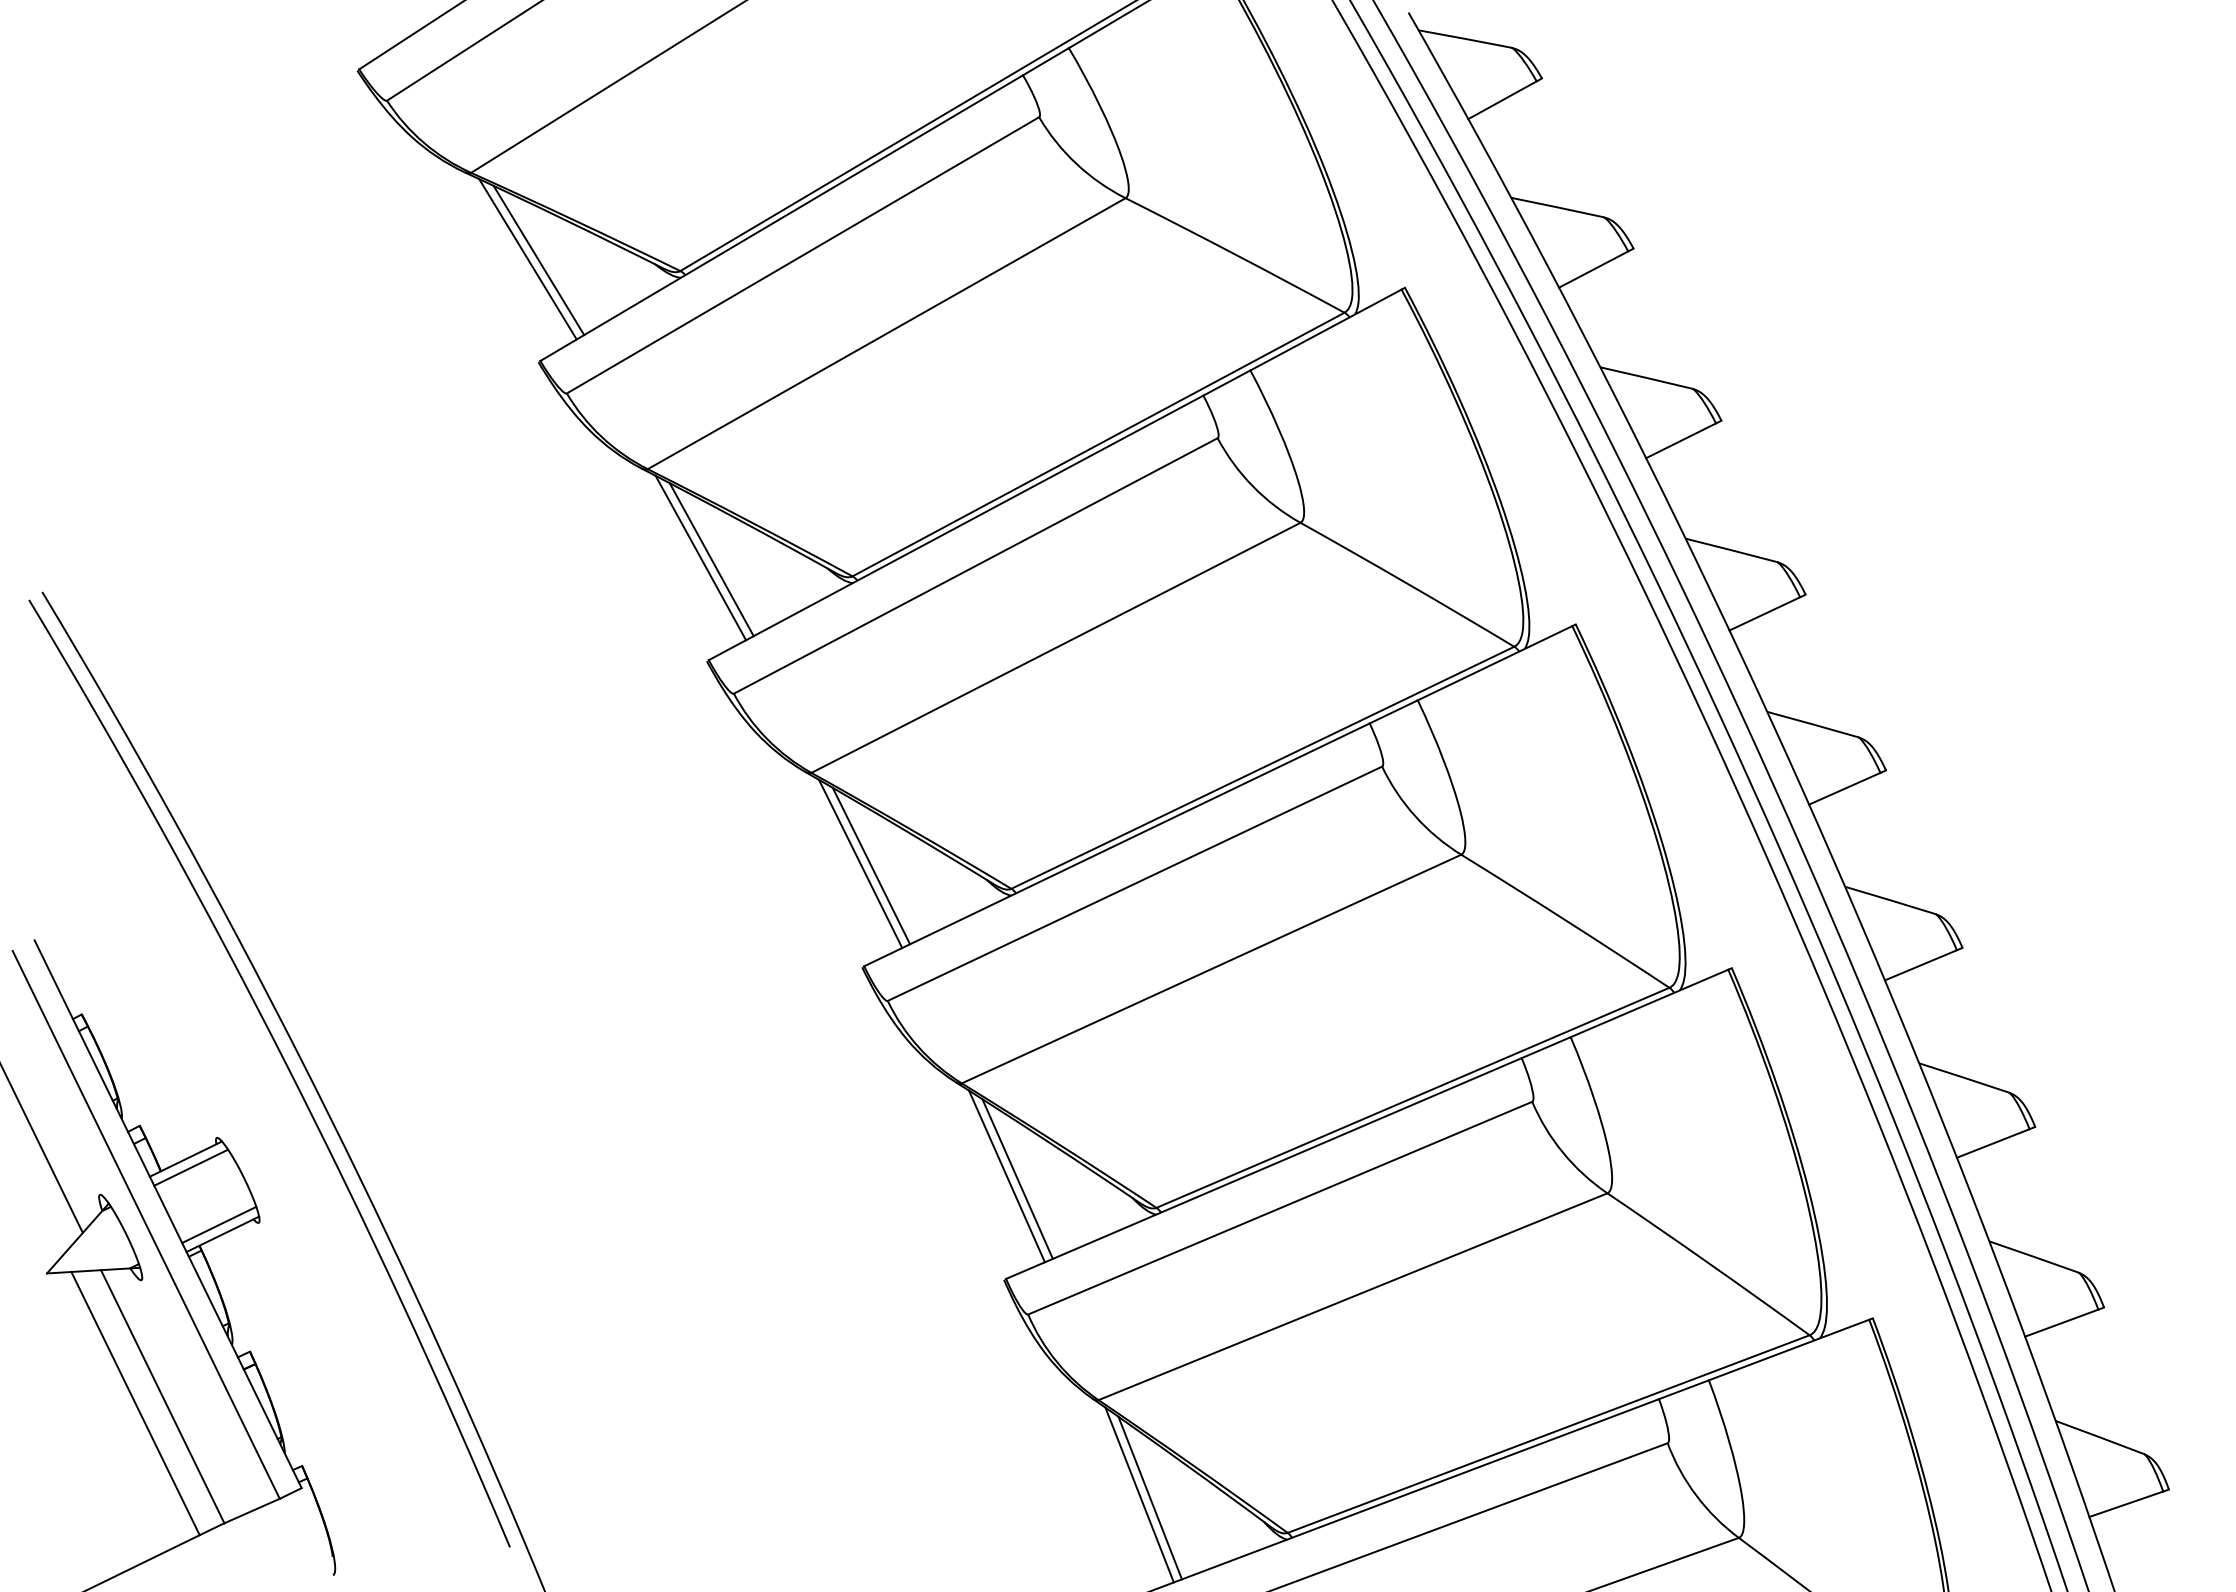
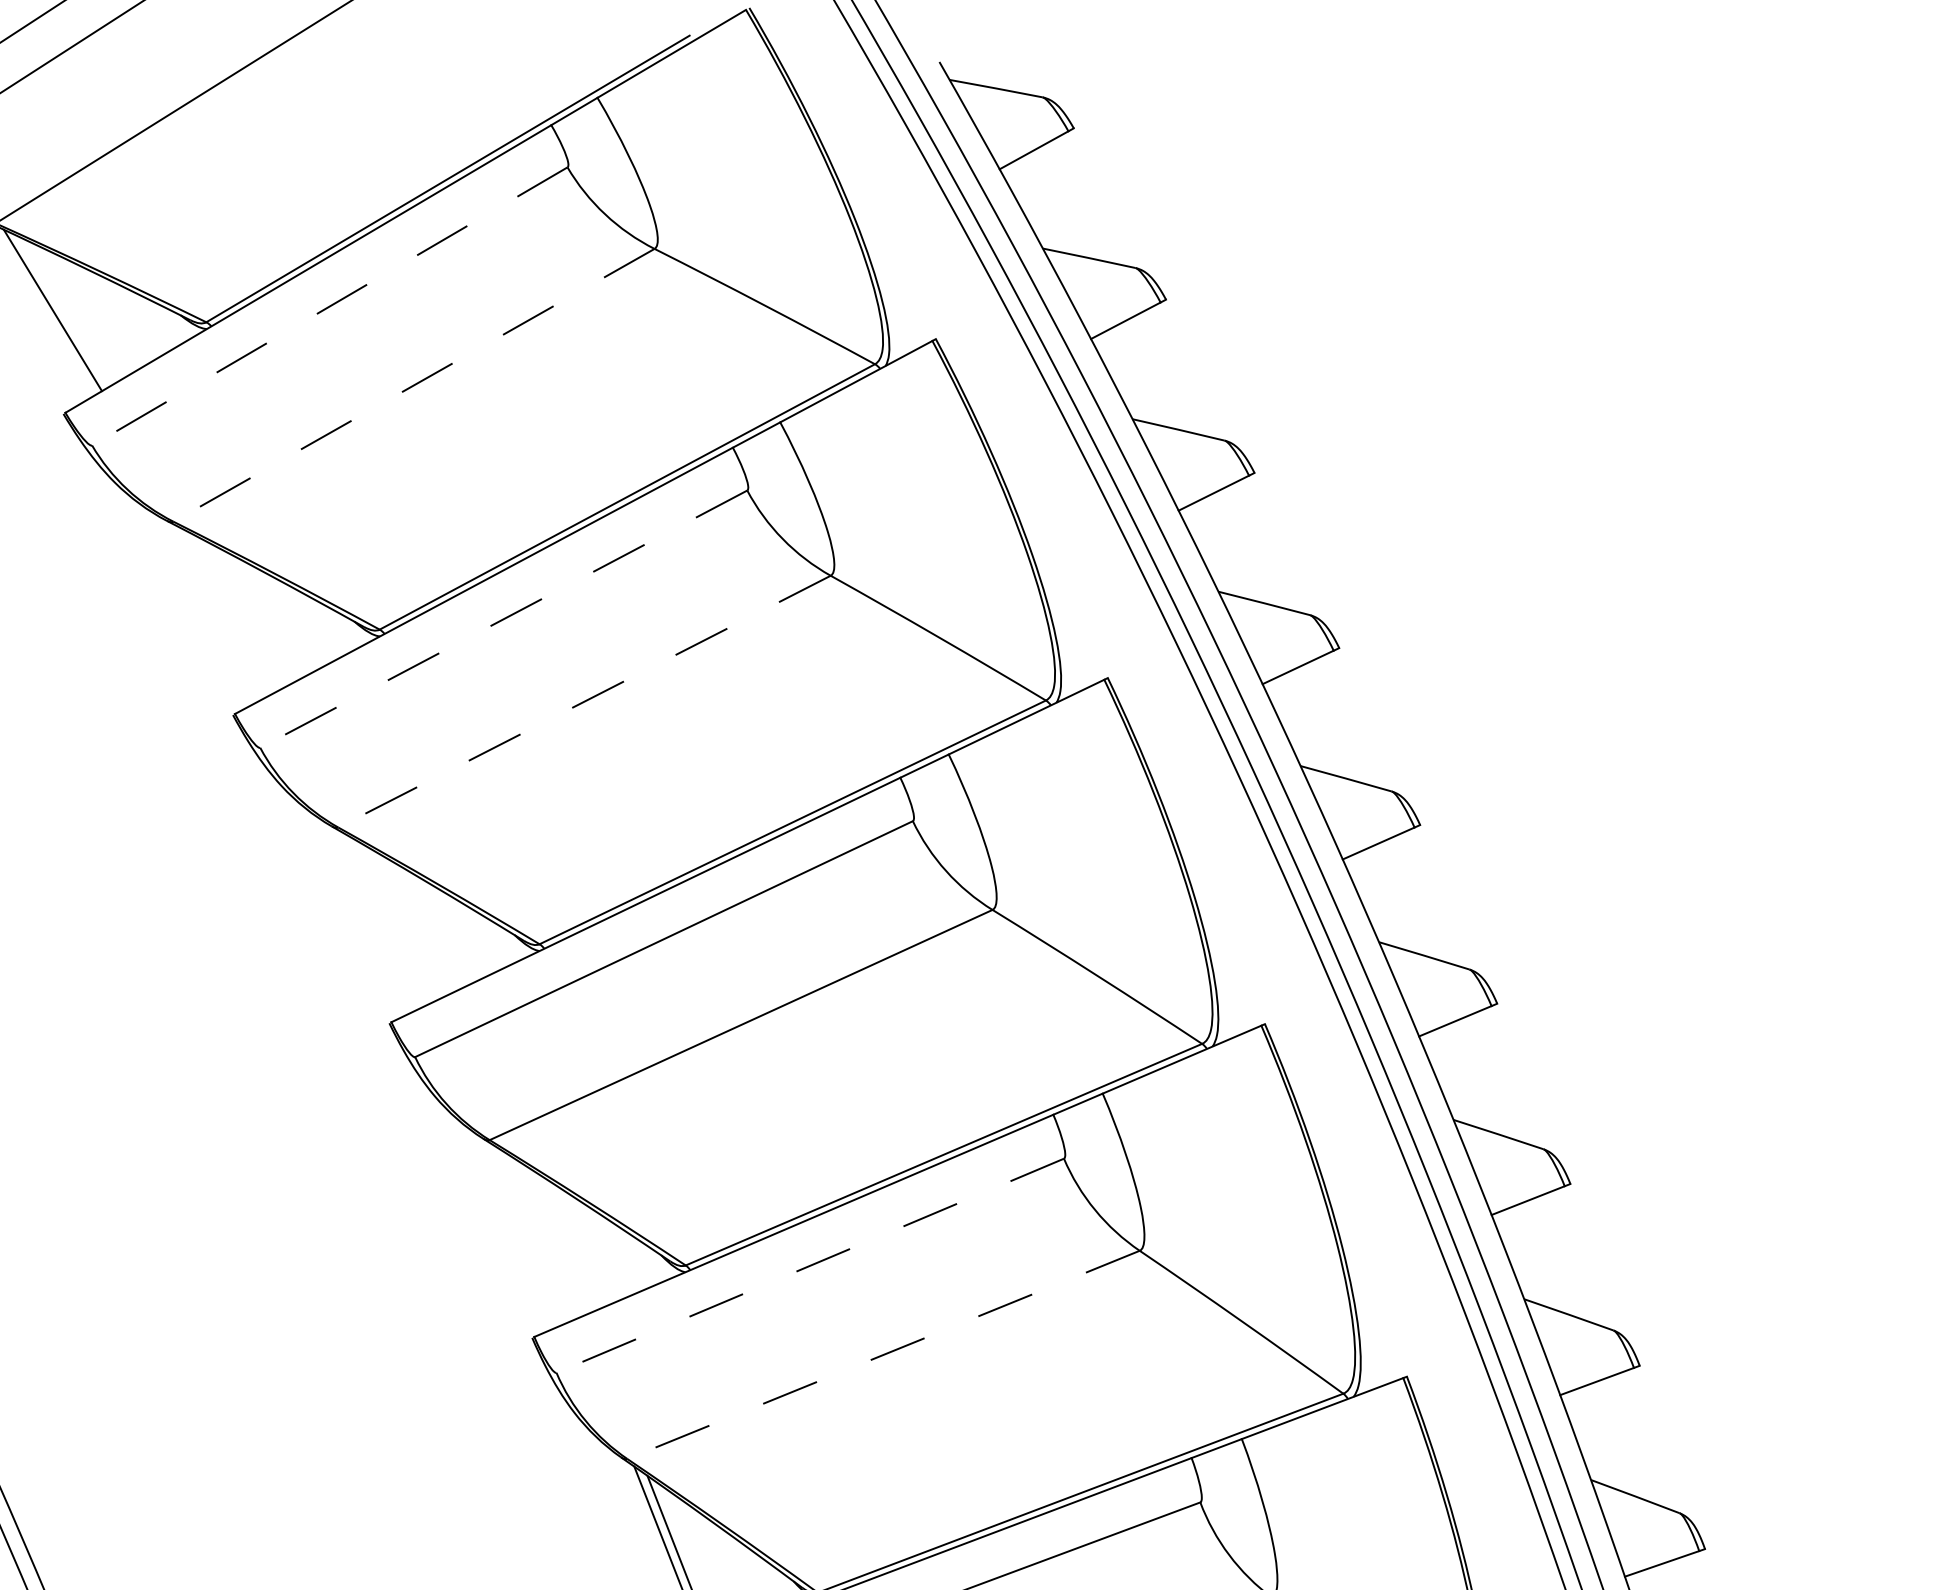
line: (803, 255) -> (330, 306), solid -> dashed
line: (538, 260) -> (63, 311), removed
line: (886, 333) -> (413, 385), solid -> dashed
line: (700, 557) -> (226, 610), removed
line: (711, 559) -> (237, 612), removed
line: (975, 565) -> (503, 618), solid -> dashed
line: (1056, 647) -> (585, 701), solid -> dashed
line: (860, 863) -> (387, 918), removed
line: (871, 865) -> (398, 920), removed
line: (1006, 1176) -> (534, 1233), removed
line: (1017, 1178) -> (545, 1235), removed
line: (1280, 1208) -> (810, 1266), solid -> dashed
line: (1353, 1296) -> (884, 1354), solid -> dashed

